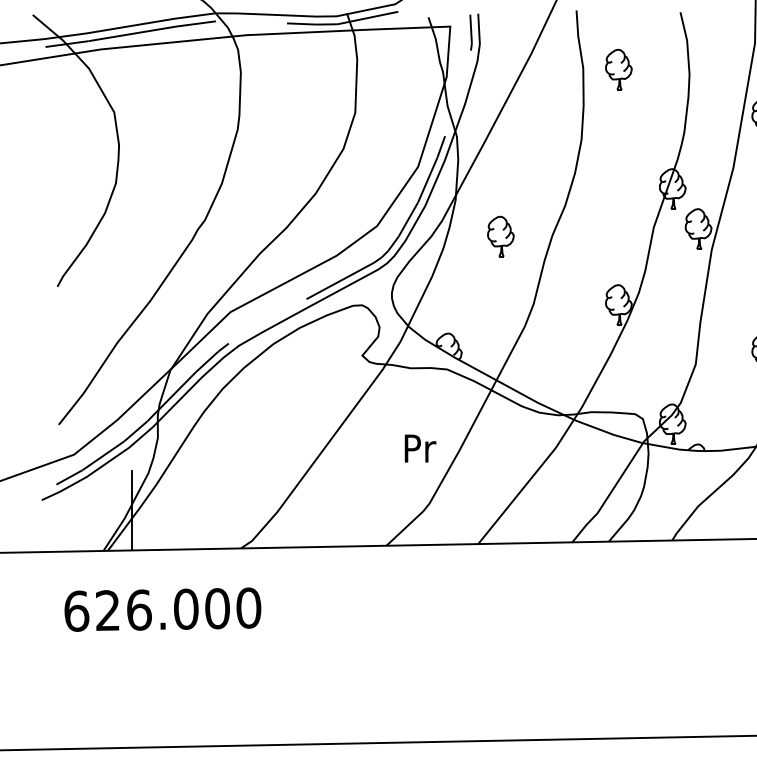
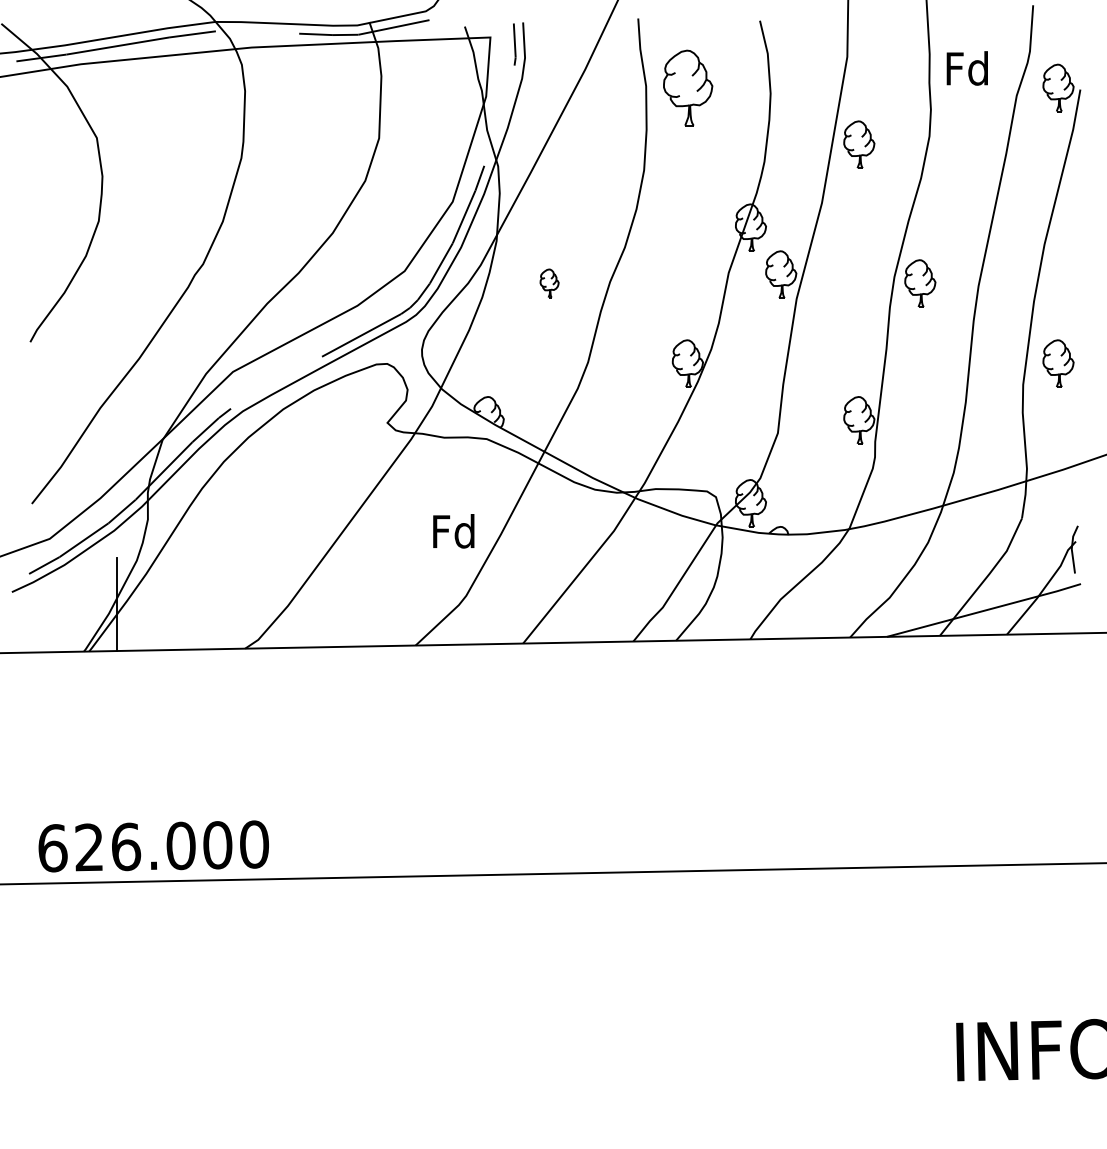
part: (618, 69) -> (687, 87), size x1.6
part: (500, 236) -> (549, 283), size x0.6
text: (418, 448) -> (453, 531), Pr -> Fd
text: (162, 609) -> (153, 846), moved

